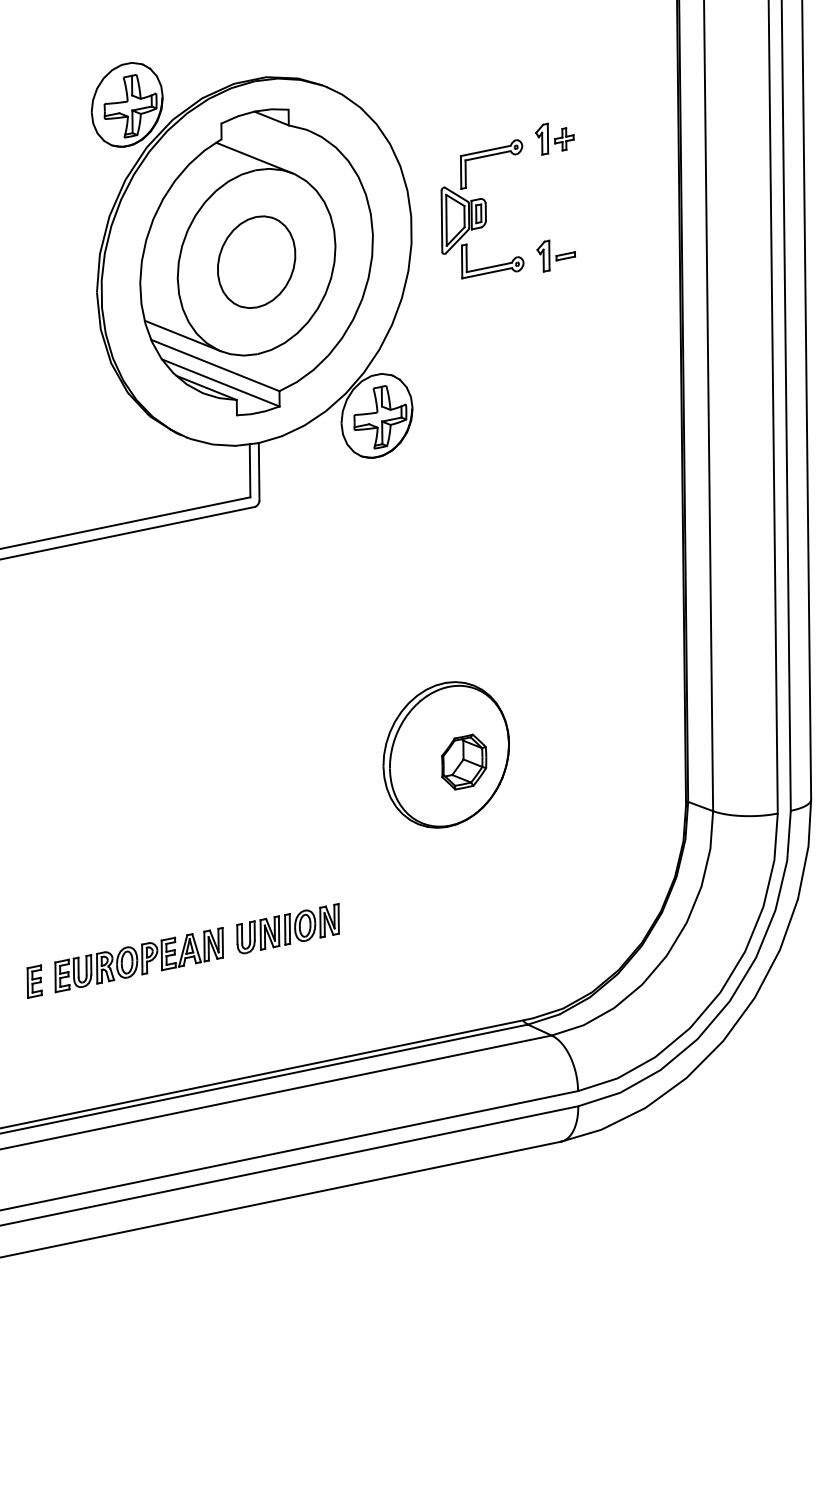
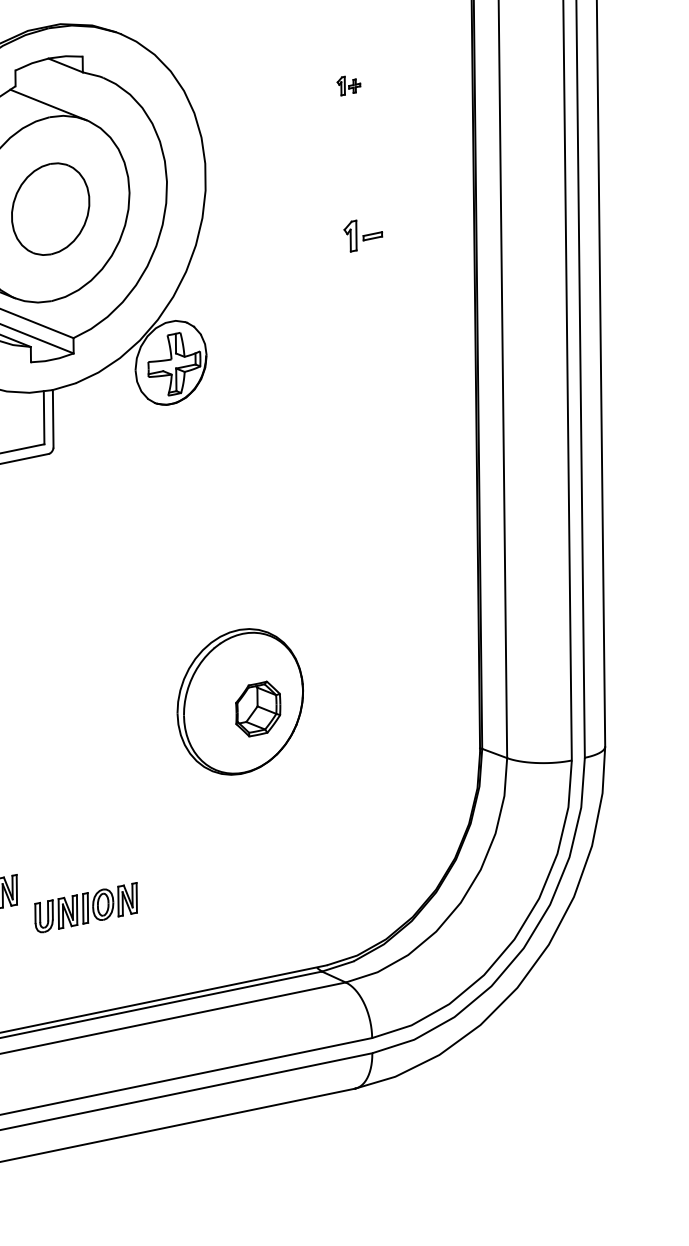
part: (554, 138) -> (348, 85), size x0.6
part: (482, 209) -> (276, 156), removed
part: (555, 255) -> (362, 235), moved
part: (287, 928) -> (85, 907), moved

